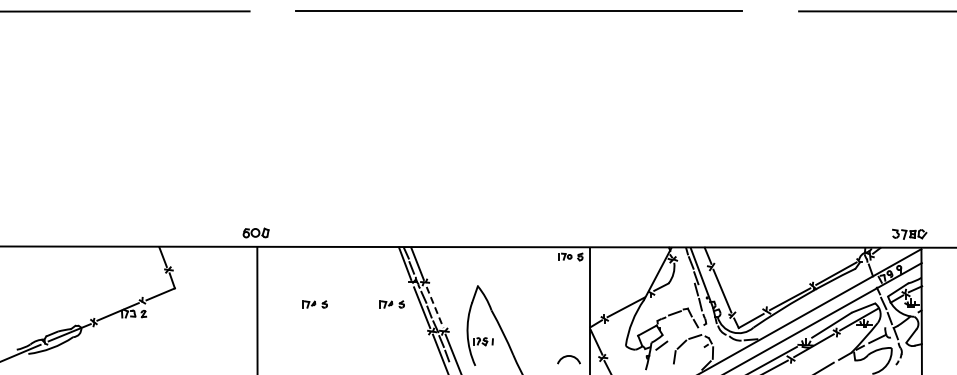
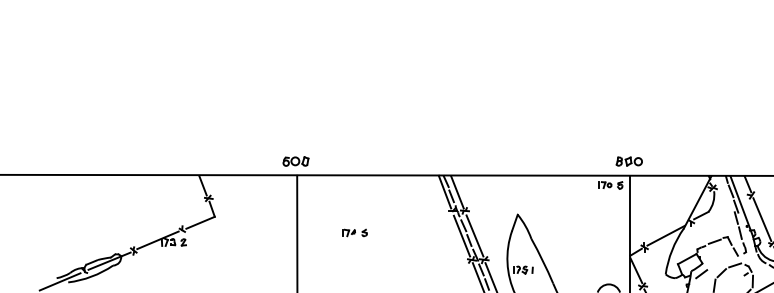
part: (589, 233) -> (629, 161), added
part: (391, 304) -> (431, 232), removed
line: (435, 307) -> (475, 235), dashed -> solid

